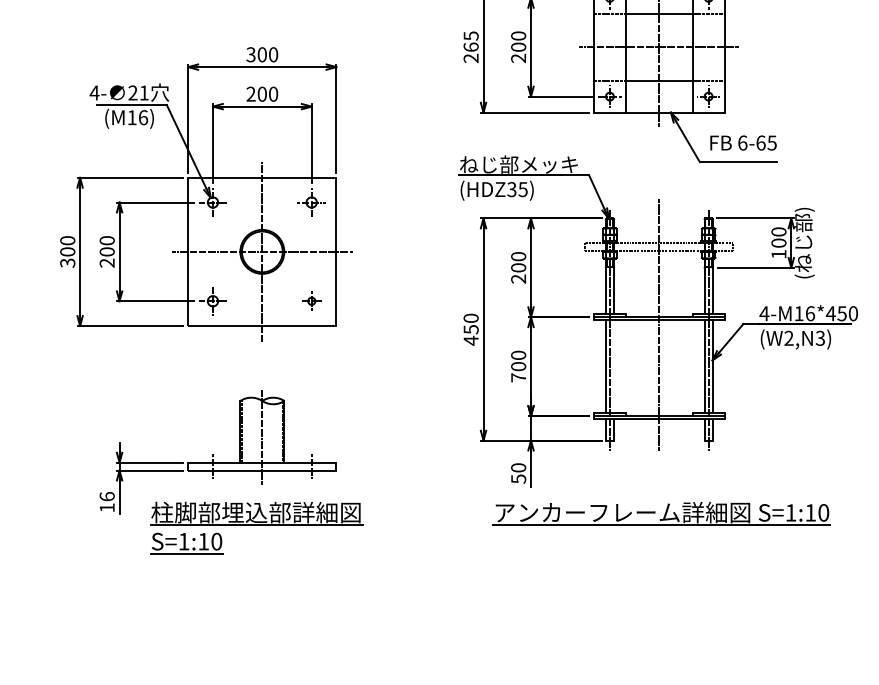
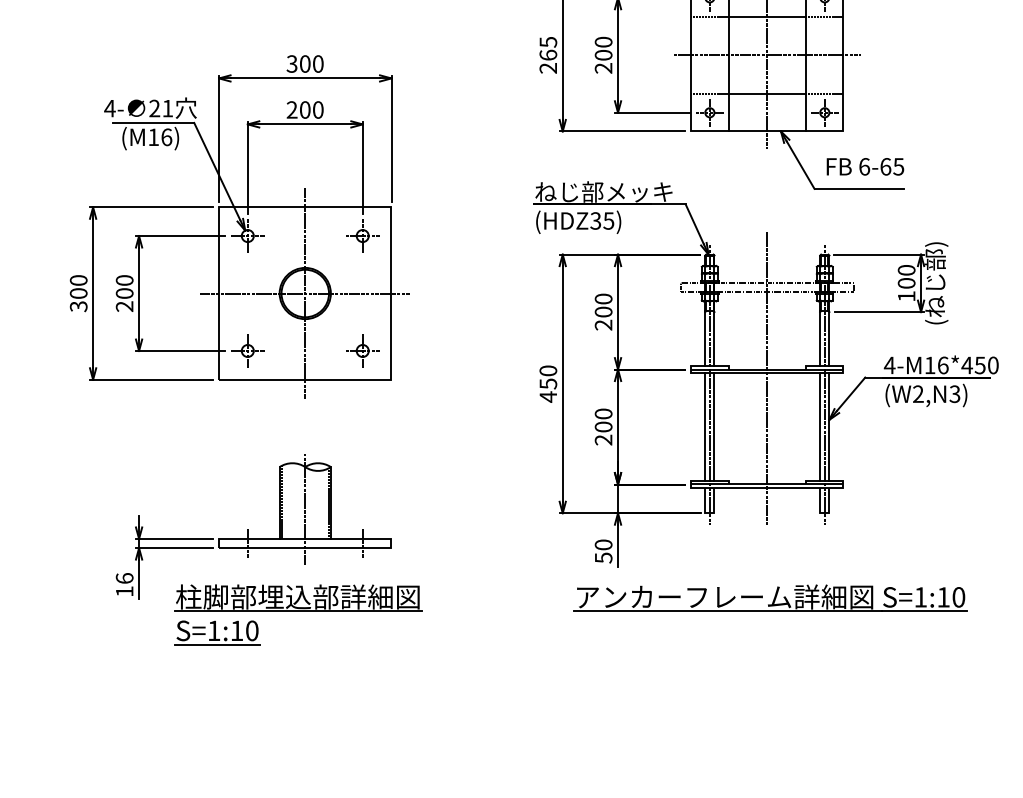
part: (311, 300) -> (362, 350), size x1.43
line: (613, 366) -> (714, 427), added
text: (518, 377) -> (603, 439), 700 -> 200

